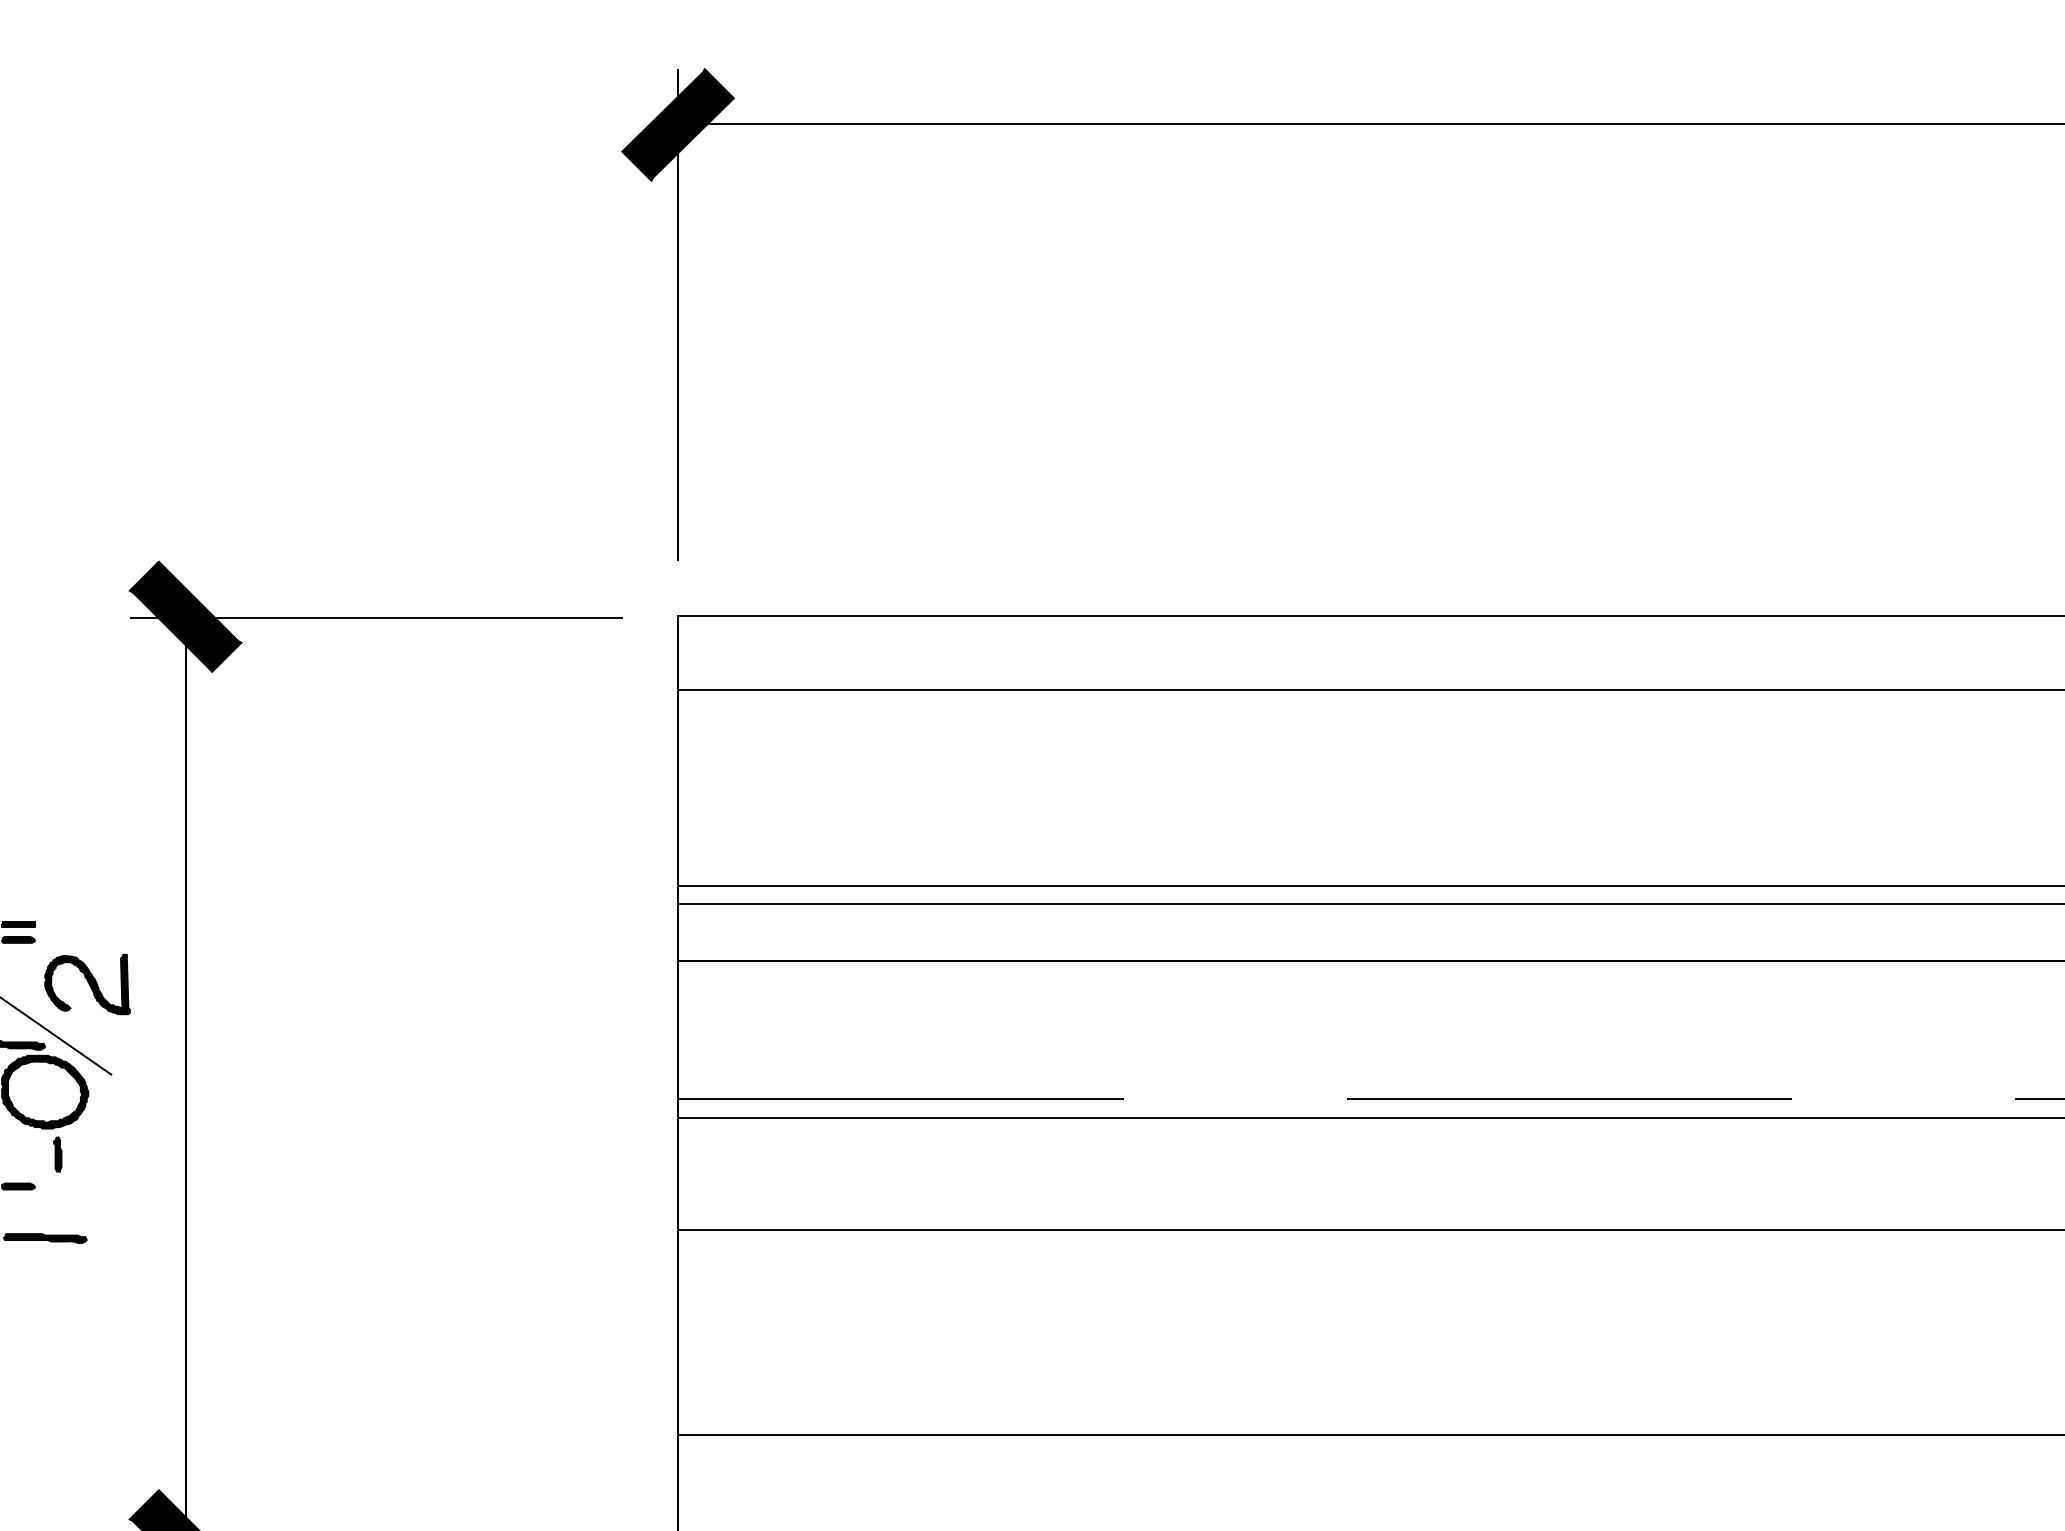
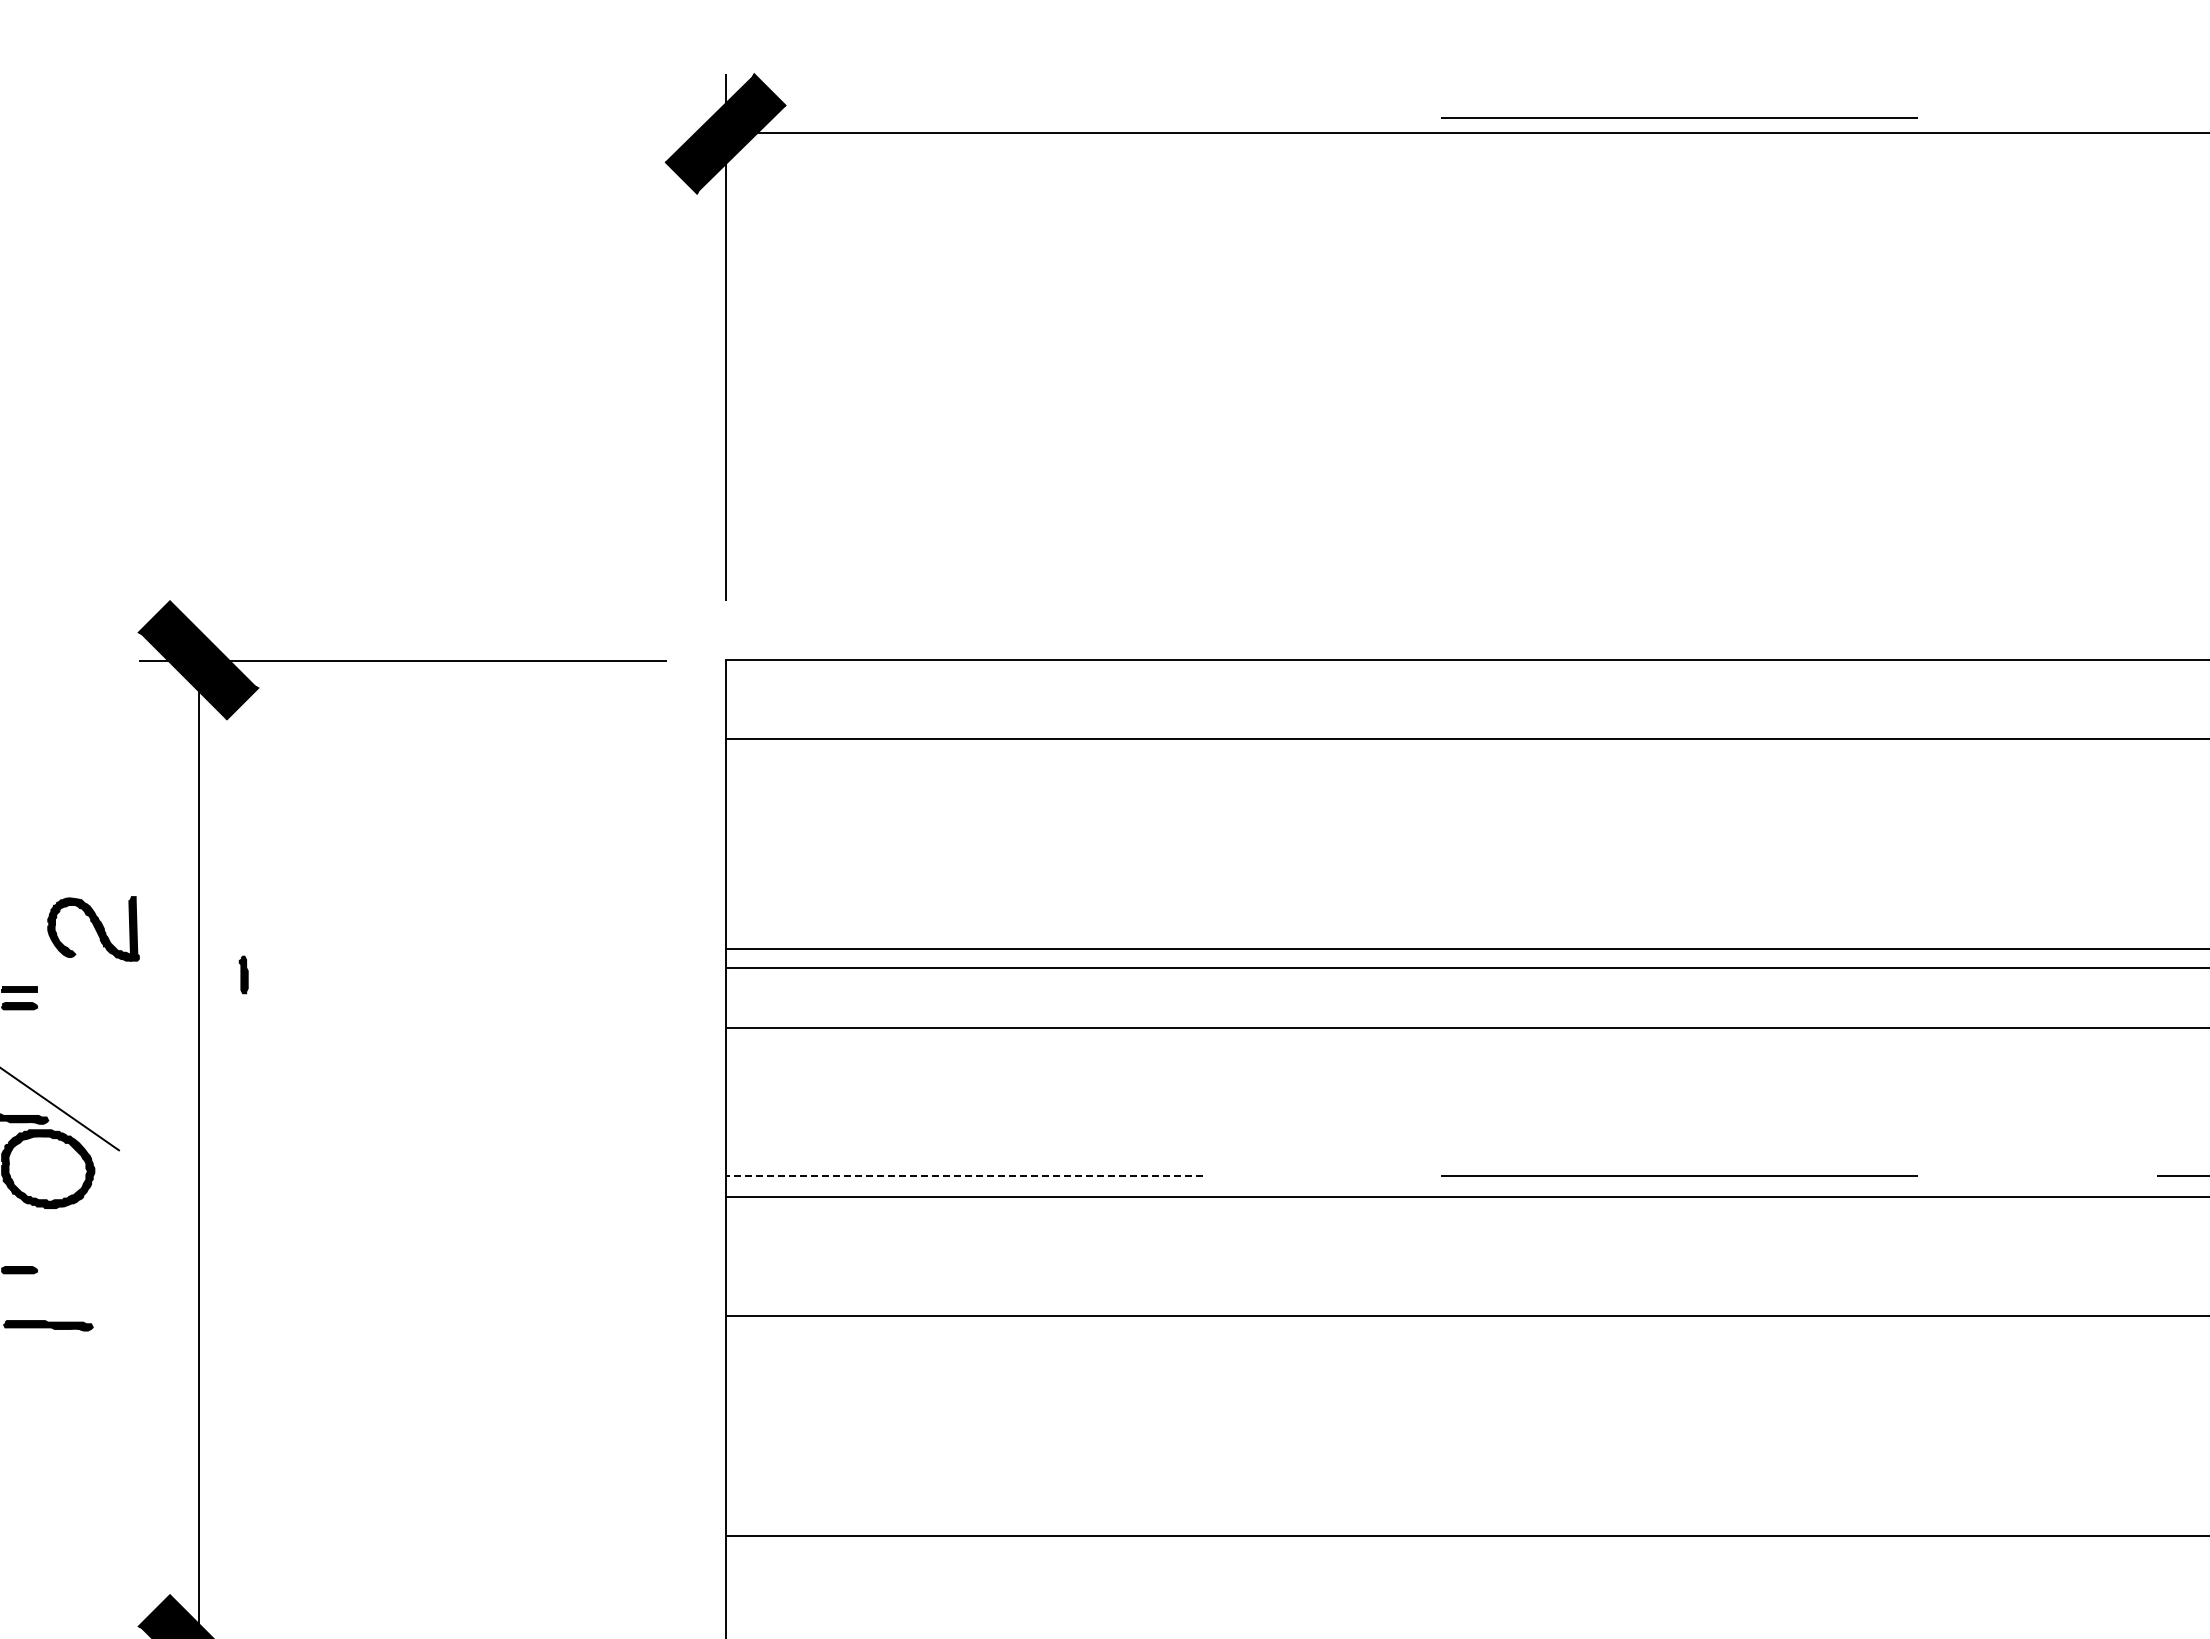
line: (1569, 109) -> (1679, 117), added
part: (87, 984) -> (93, 928), moved
line: (901, 1099) -> (964, 1176), solid -> dashed
part: (57, 1154) -> (243, 974), moved

